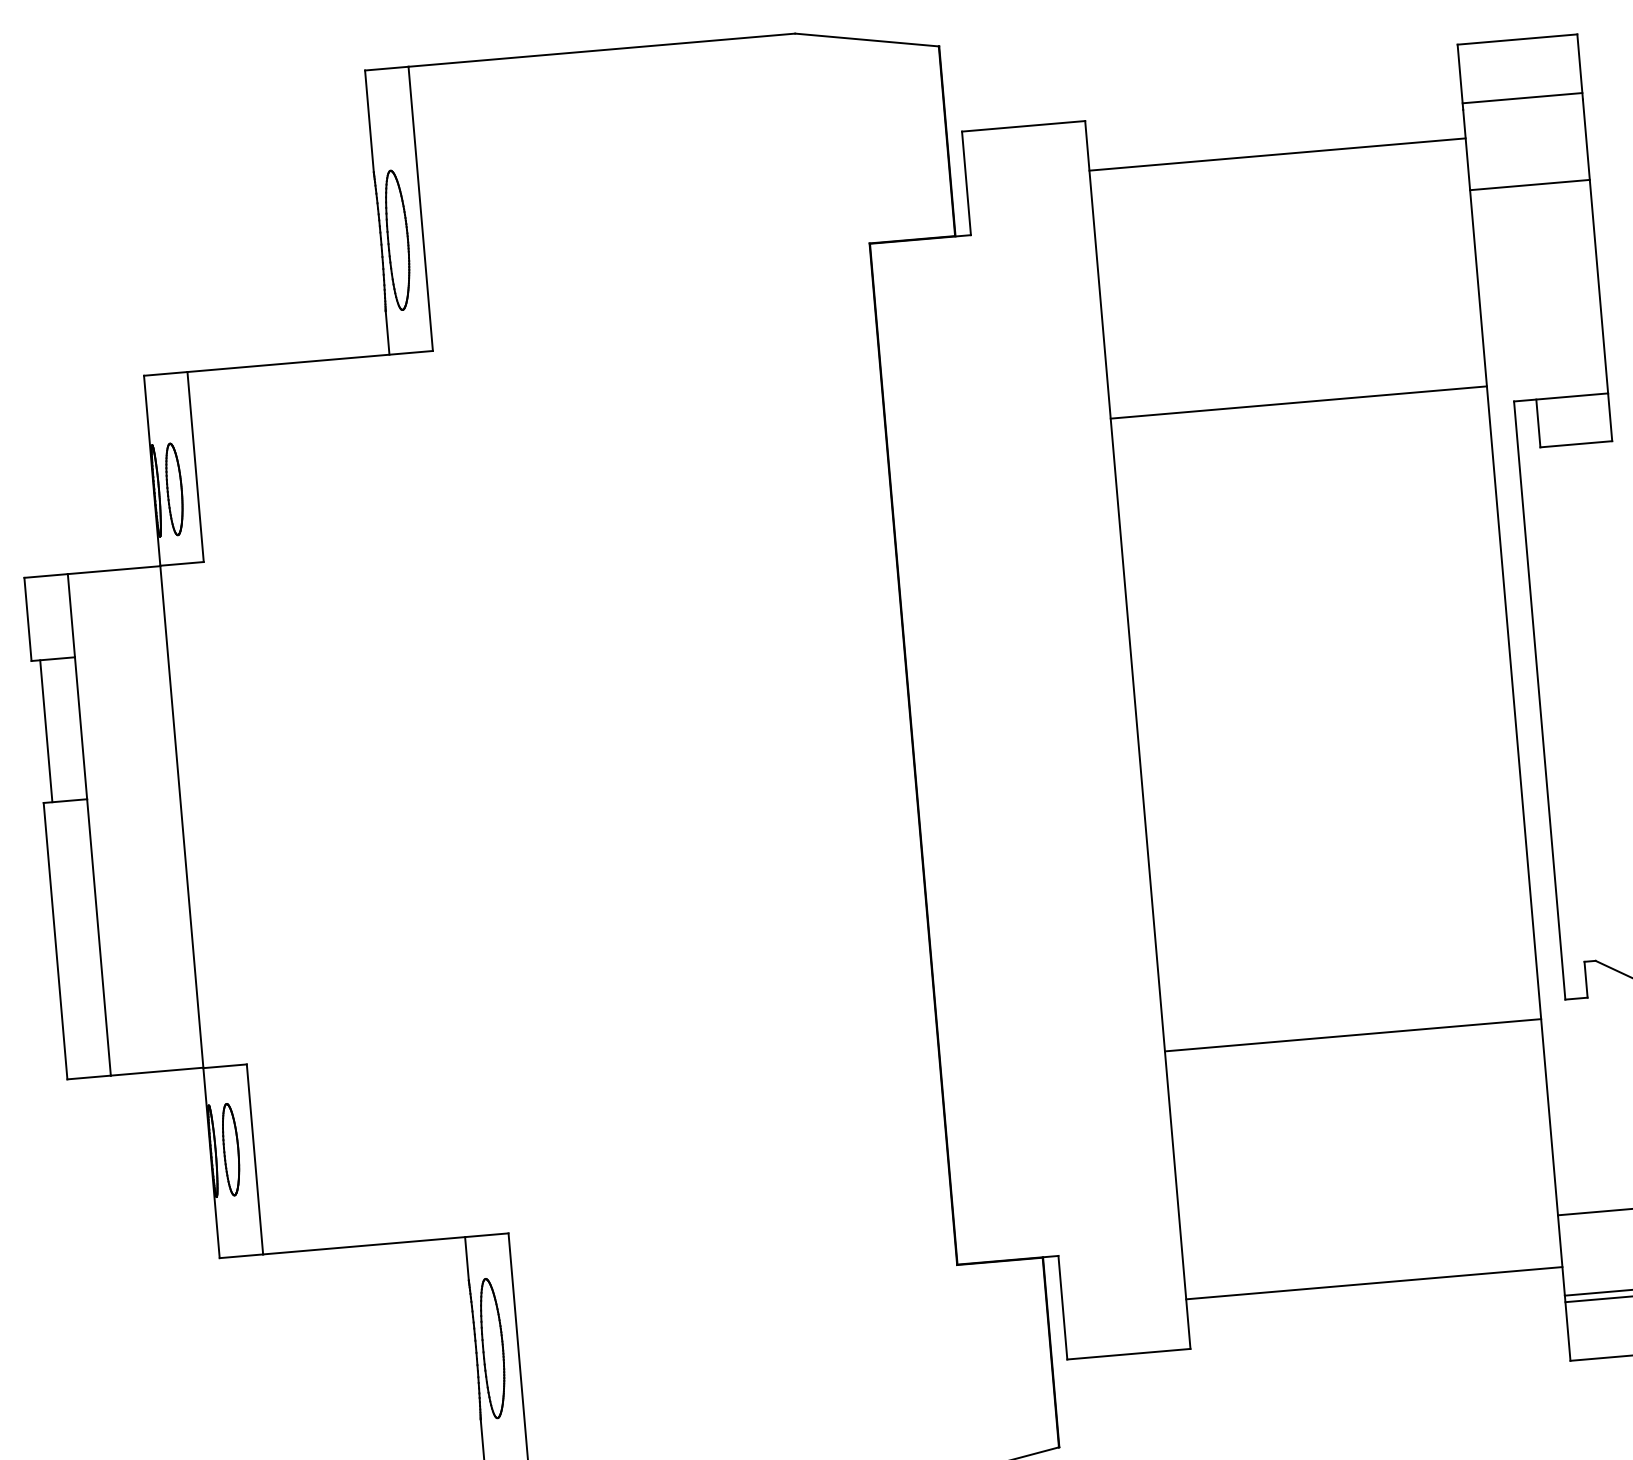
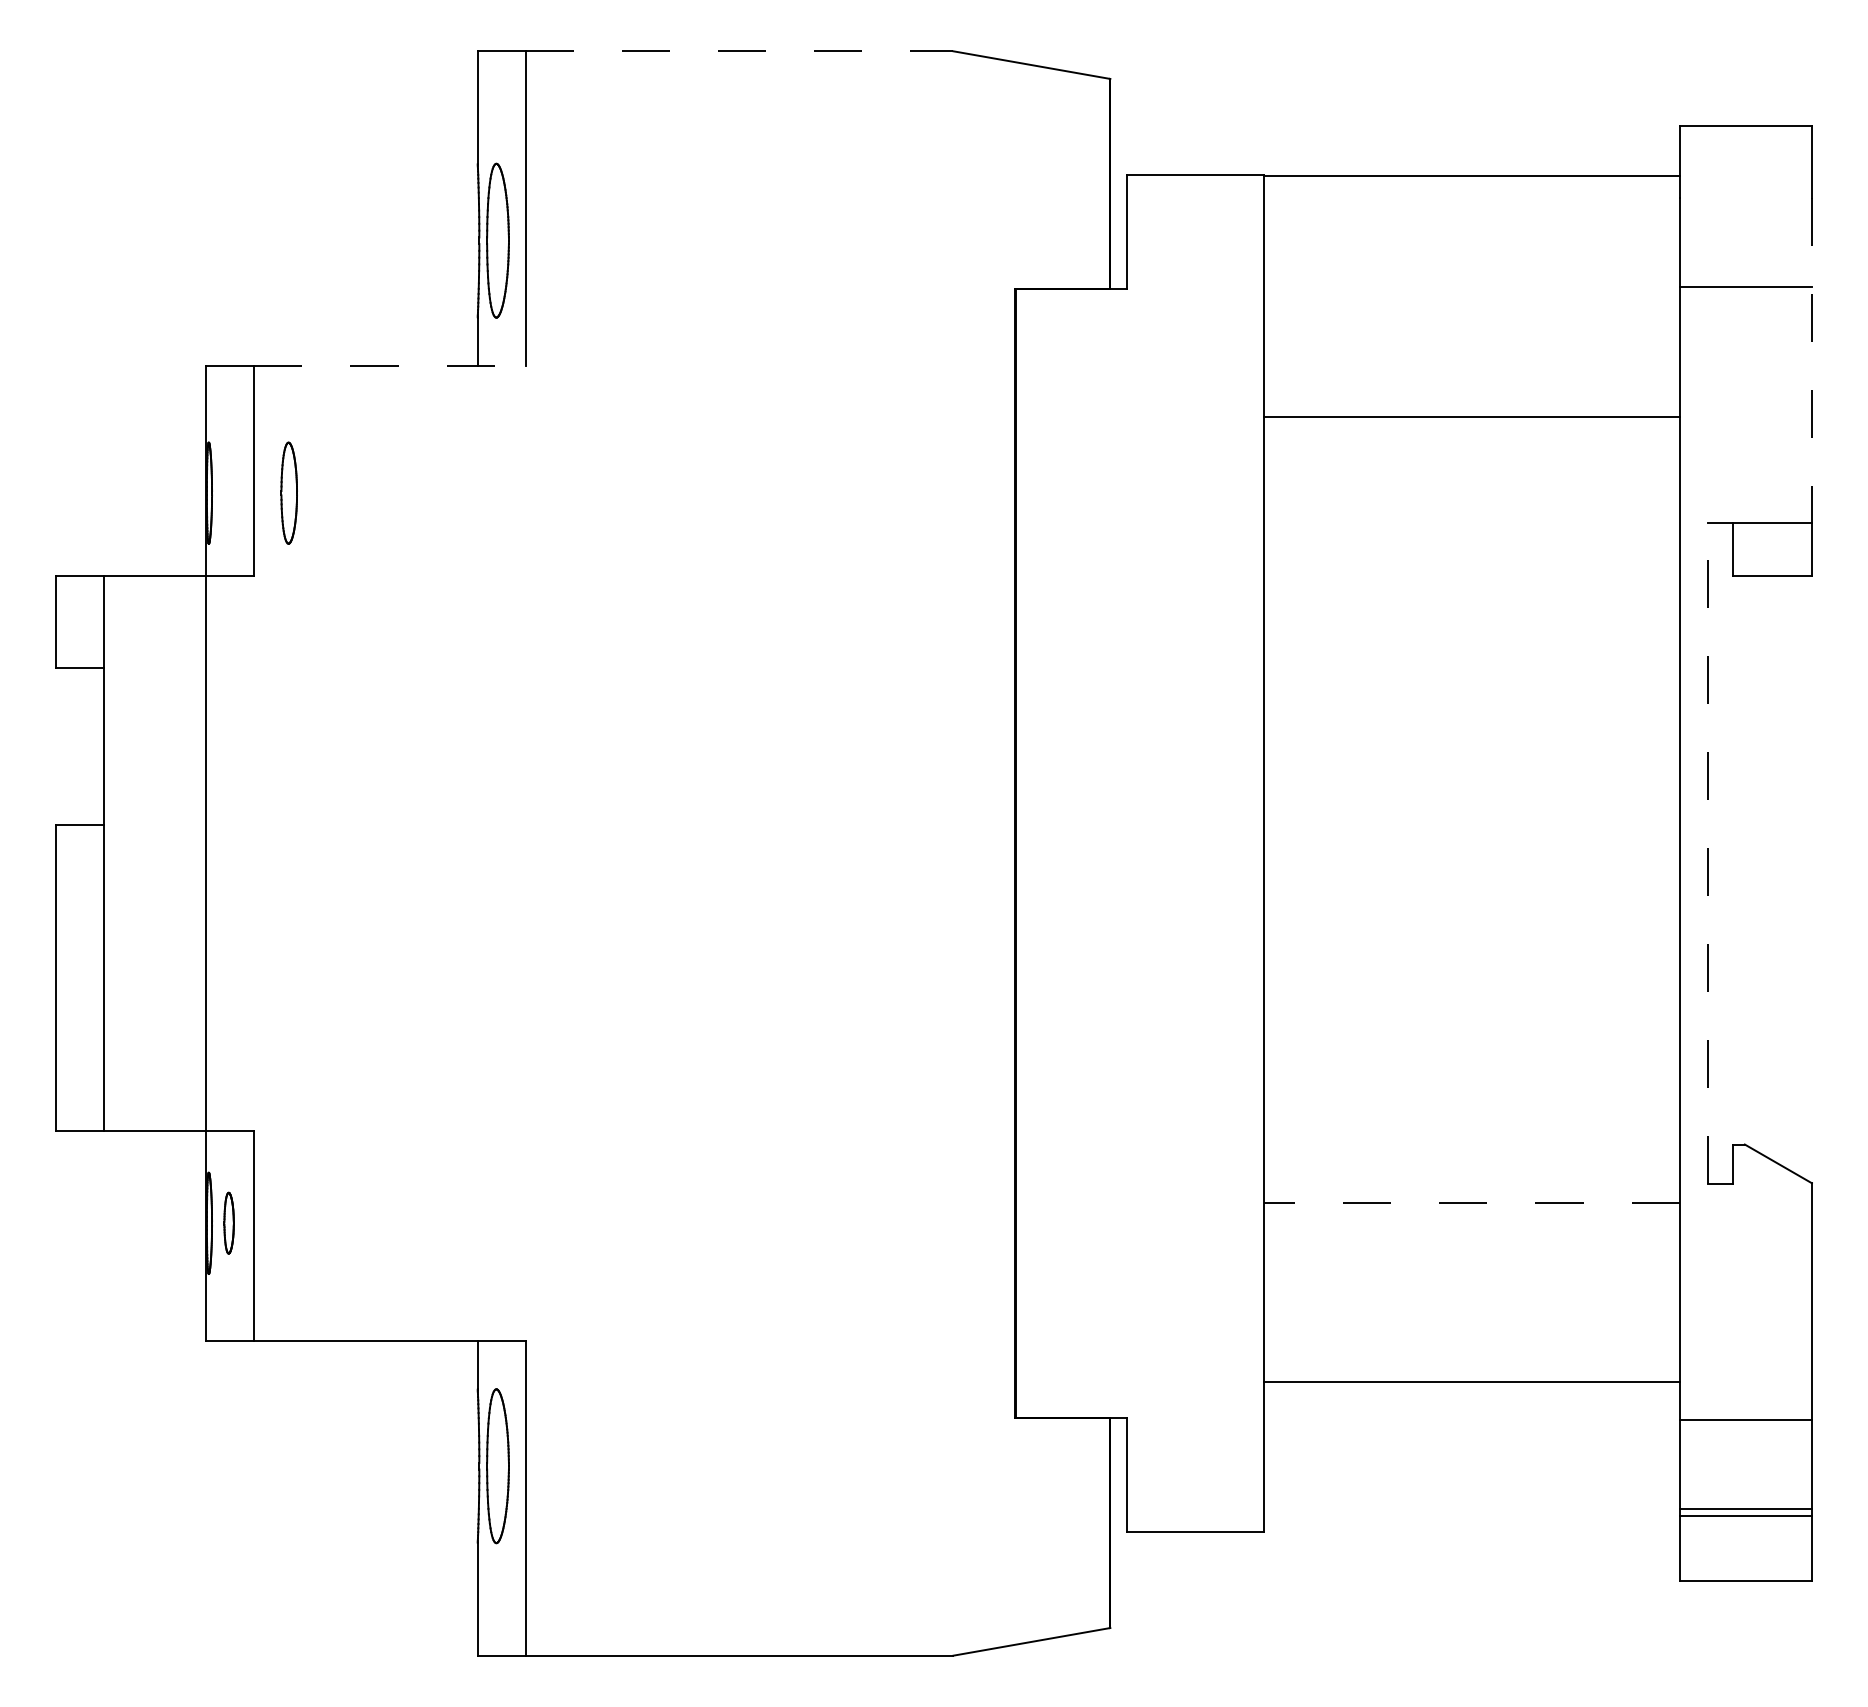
line: (601, 50) -> (739, 51), solid -> dashed
line: (1522, 98) -> (1745, 190), removed
line: (1277, 154) -> (1471, 176), moved
line: (1595, 246) -> (1811, 360), solid -> dashed
line: (310, 361) -> (390, 365), solid -> dashed
line: (1298, 402) -> (1471, 416), moved
part: (173, 488) -> (288, 492), moved
line: (1539, 700) -> (1707, 853), solid -> dashed
line: (46, 731) -> (65, 746), removed
line: (1353, 1035) -> (1471, 1203), solid -> dashed
part: (230, 1148) -> (228, 1222), size x0.6
line: (1374, 1283) -> (1471, 1381), moved

